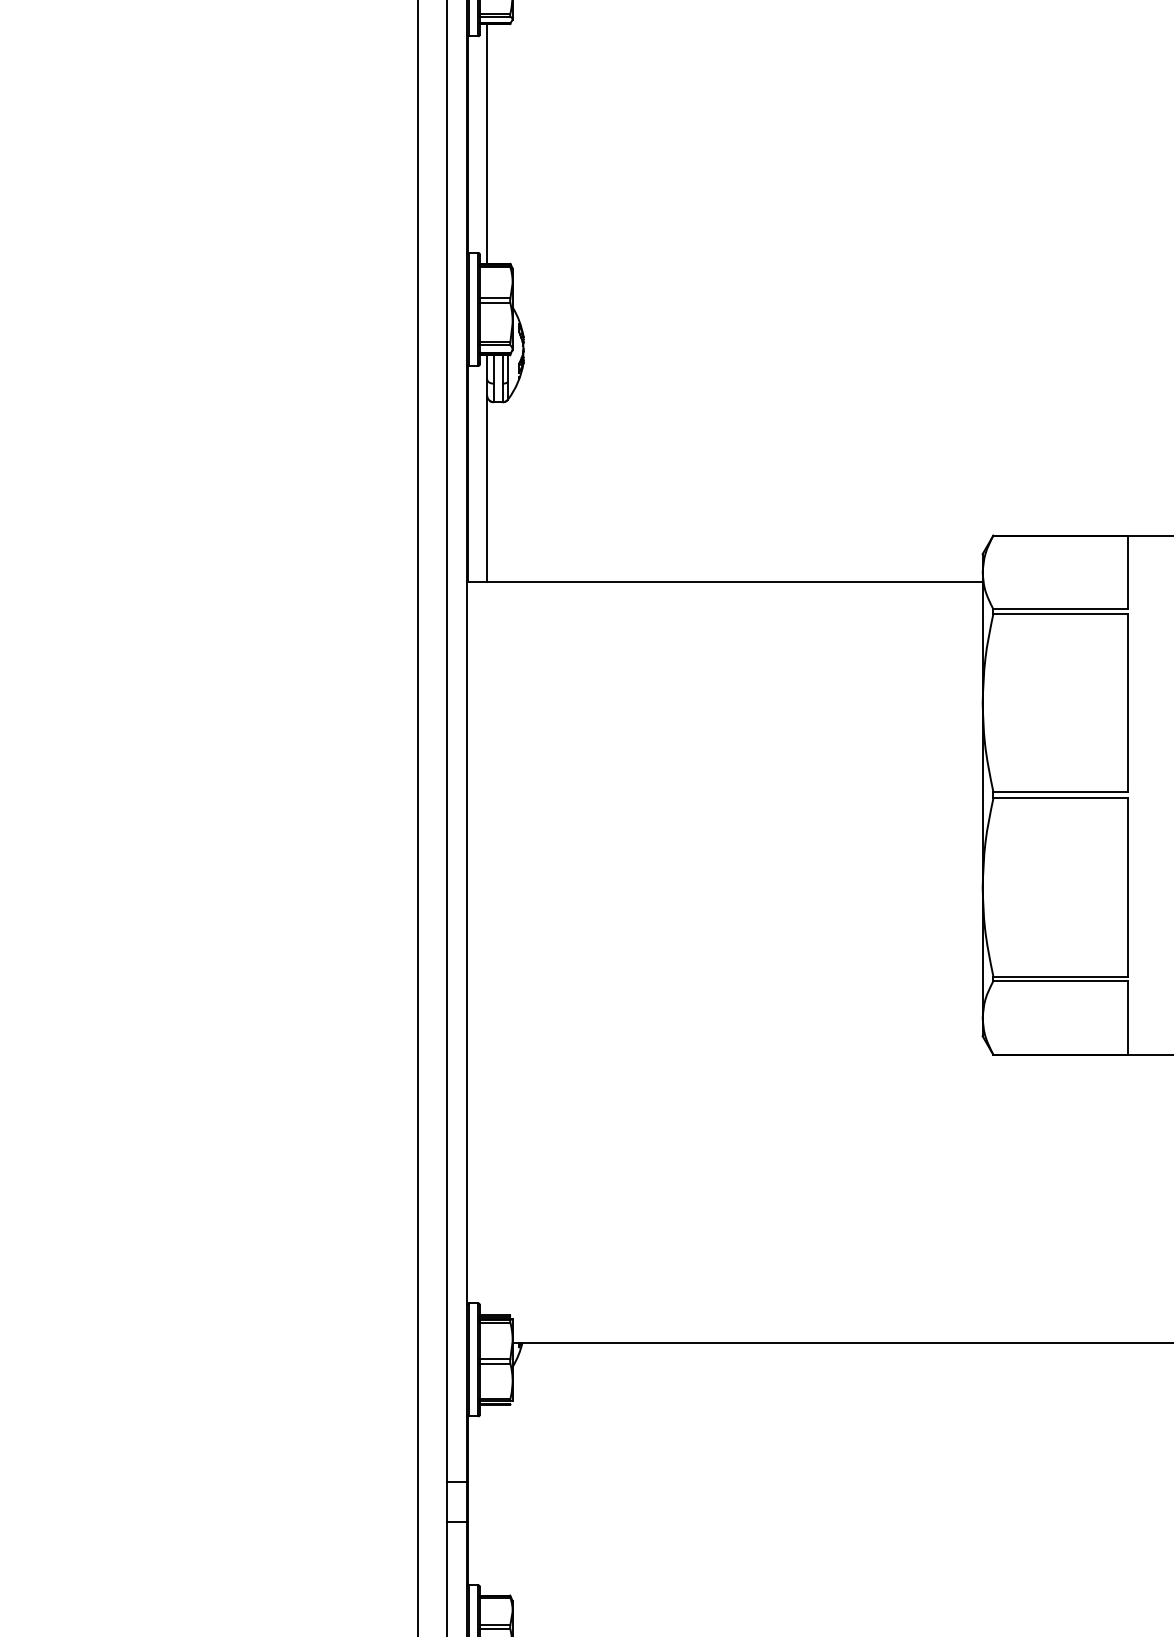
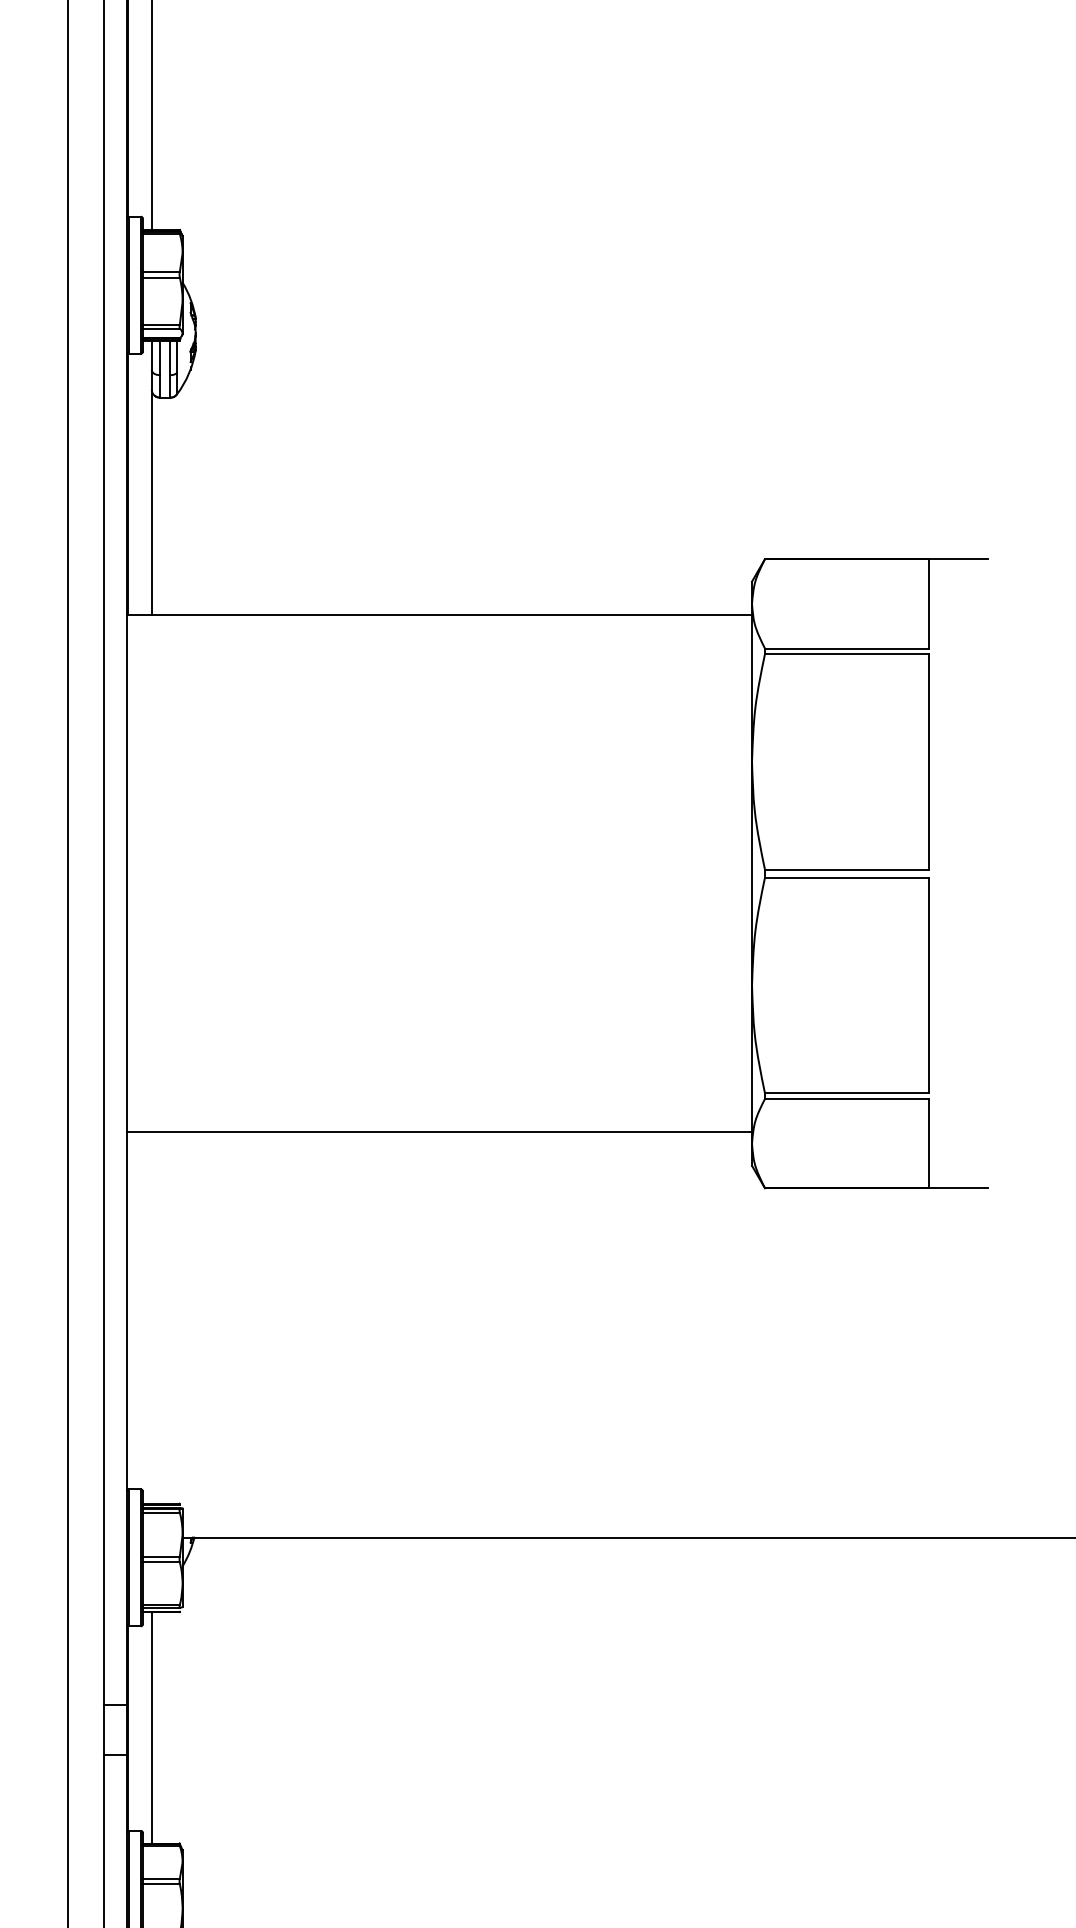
line: (724, 1008) -> (439, 1132), added
line: (487, 1499) -> (152, 1726), added

